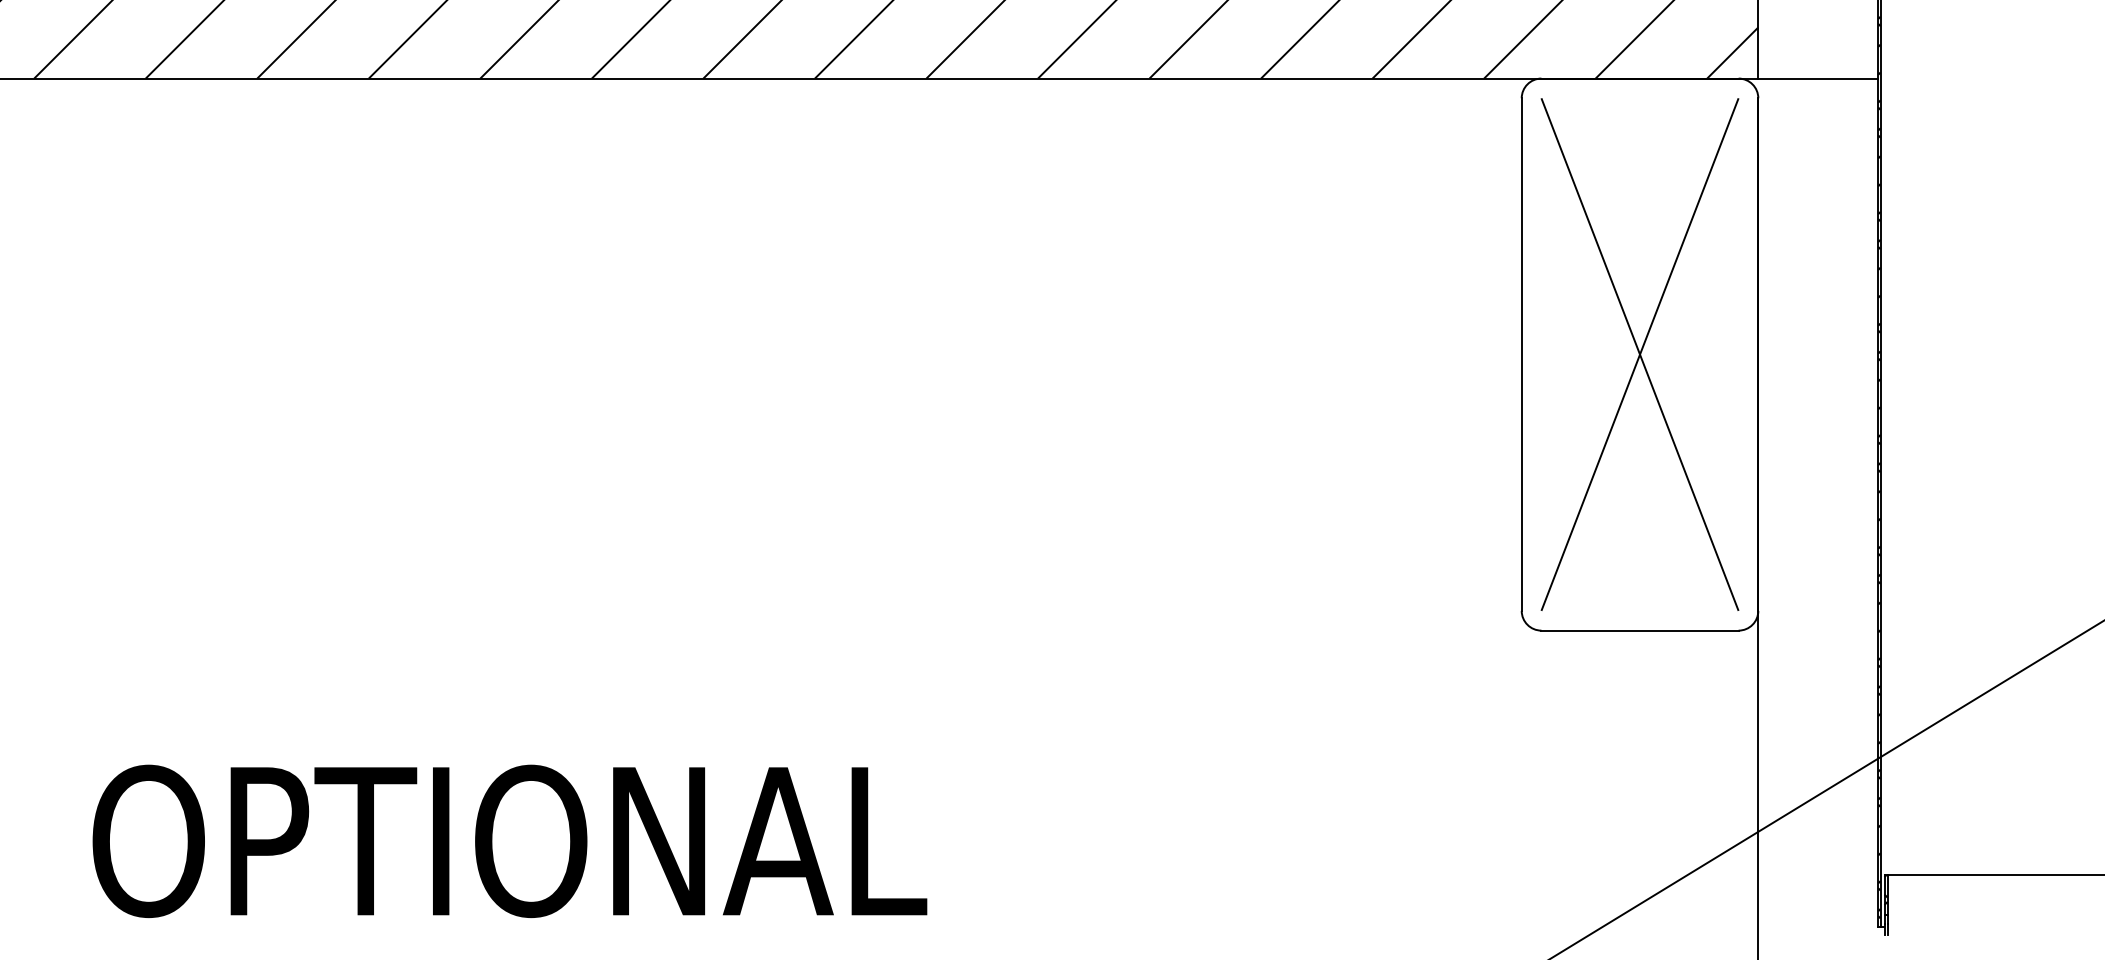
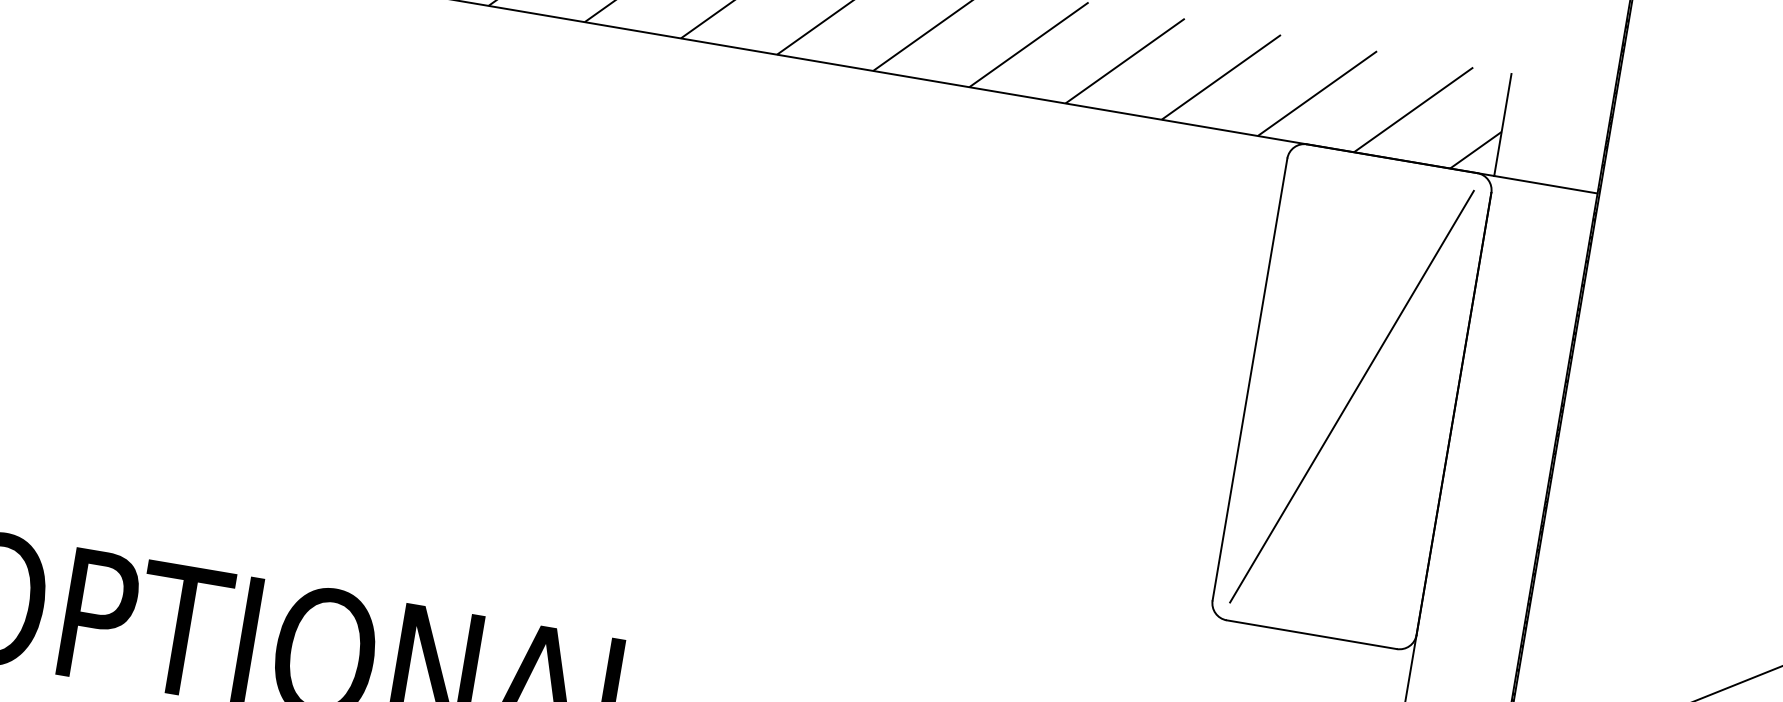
line: (1639, 354) -> (1351, 396), removed

